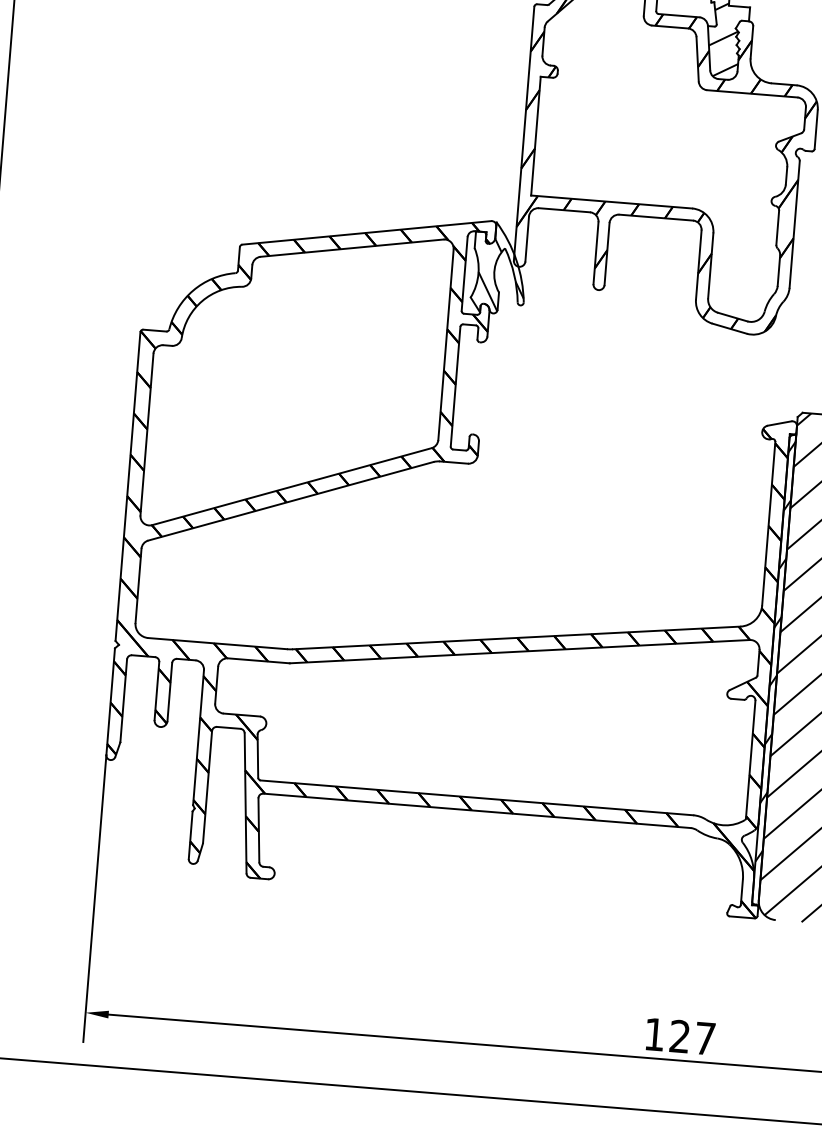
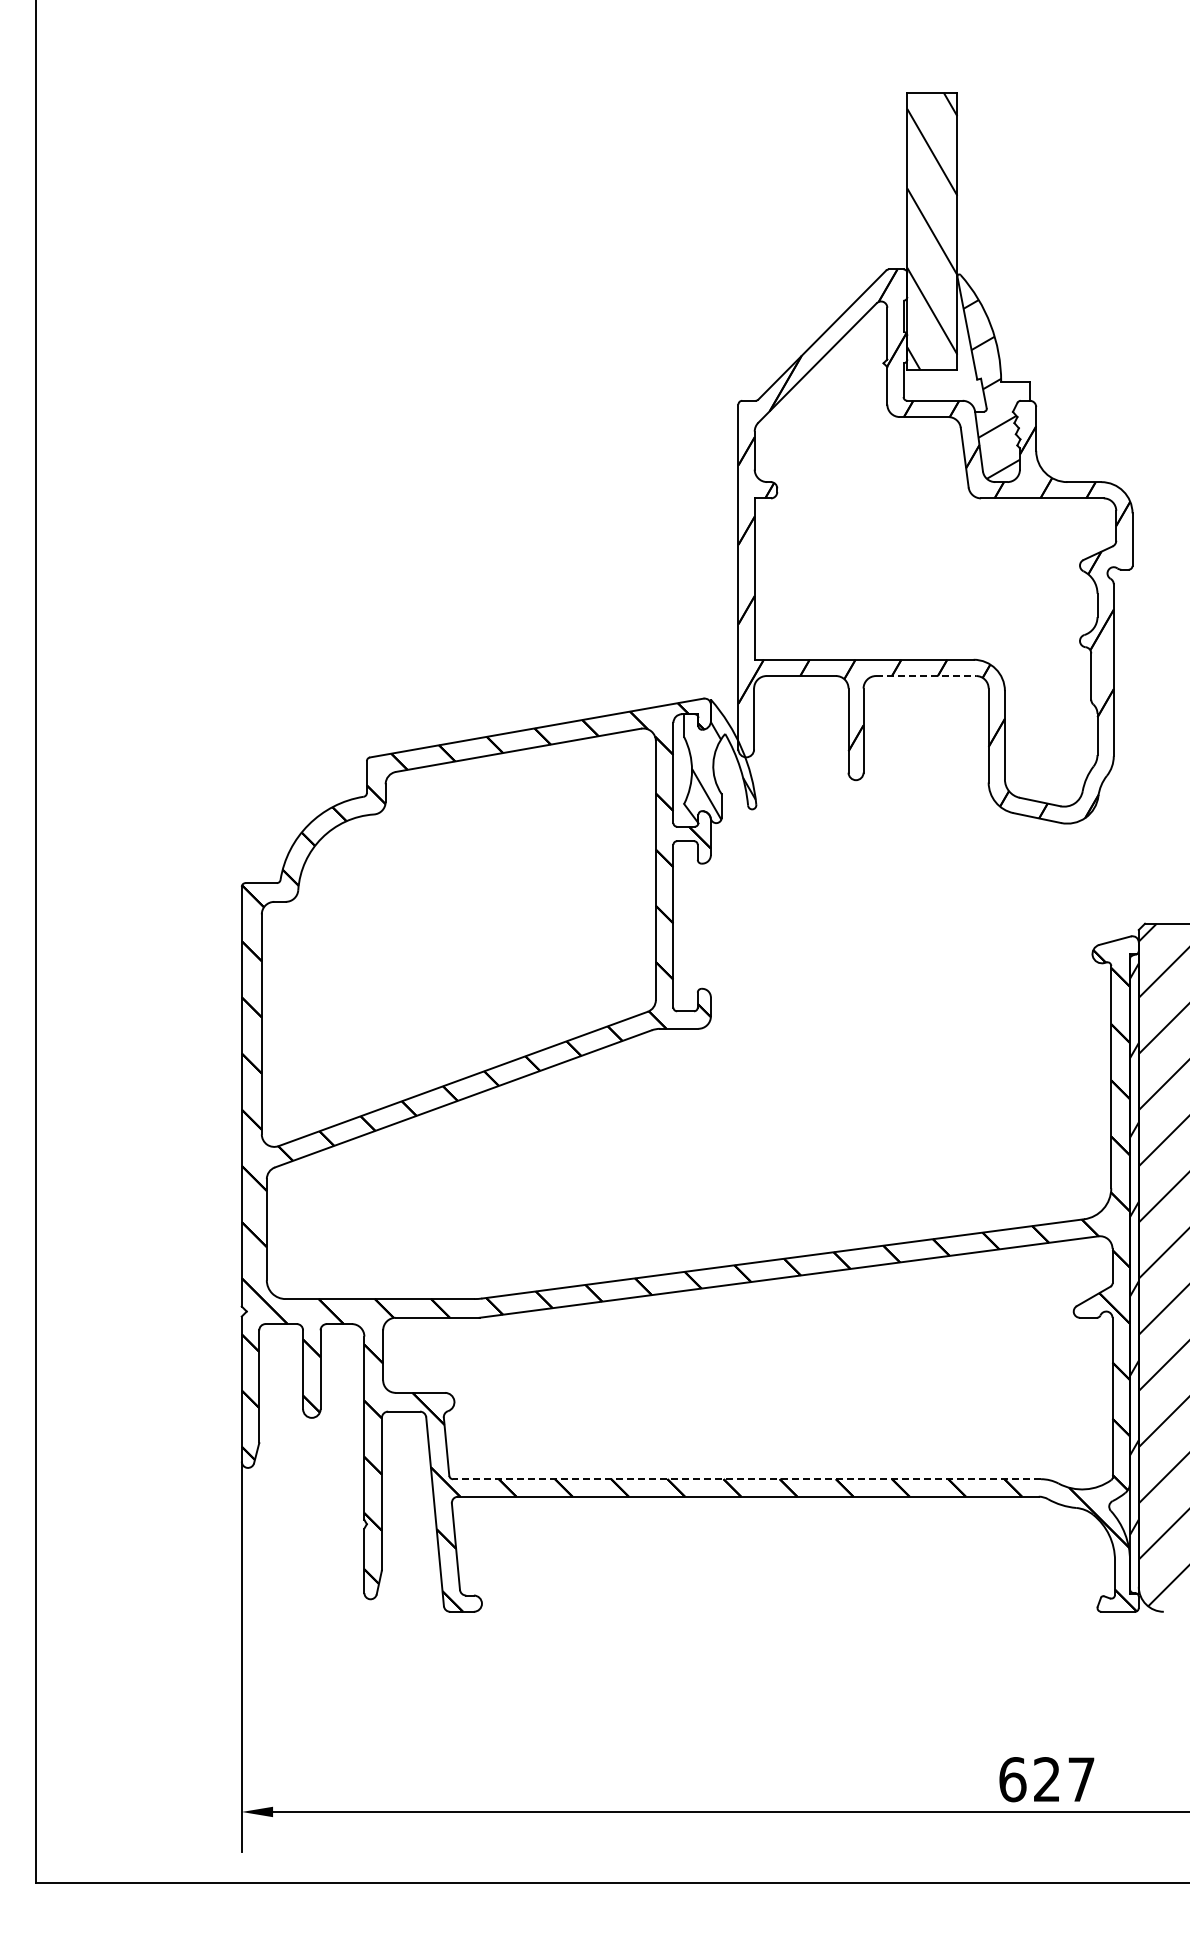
line: (656, 218) -> (926, 676), solid -> dashed
line: (476, 798) -> (746, 1479), solid -> dashed
text: (654, 1034) -> (1012, 1779), 127 -> 627

